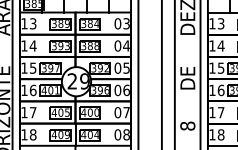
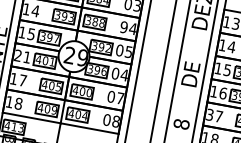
text: (117, 45) -> (123, 26), 04 -> 94
text: (28, 90) -> (22, 56), 16 -> 21
text: (126, 90) -> (124, 75), 06 -> 04
text: (212, 112) -> (210, 114), 17 -> 37

